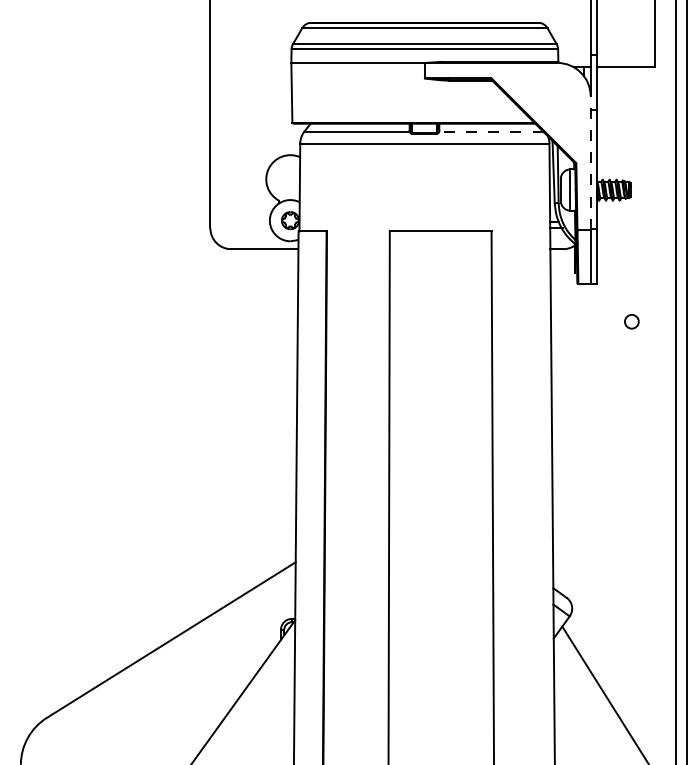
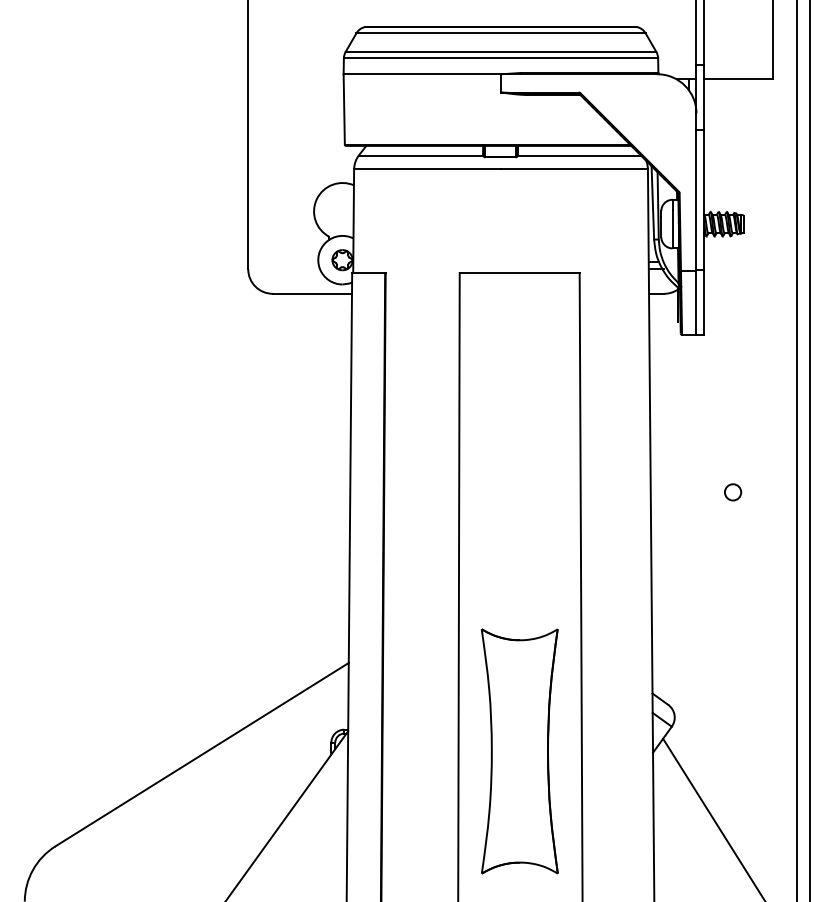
line: (491, 131) -> (579, 155), dashed -> solid
line: (590, 163) -> (696, 192), dashed -> solid
circle: (632, 321) -> (733, 492), moved
part: (440, 637) -> (519, 751), added

